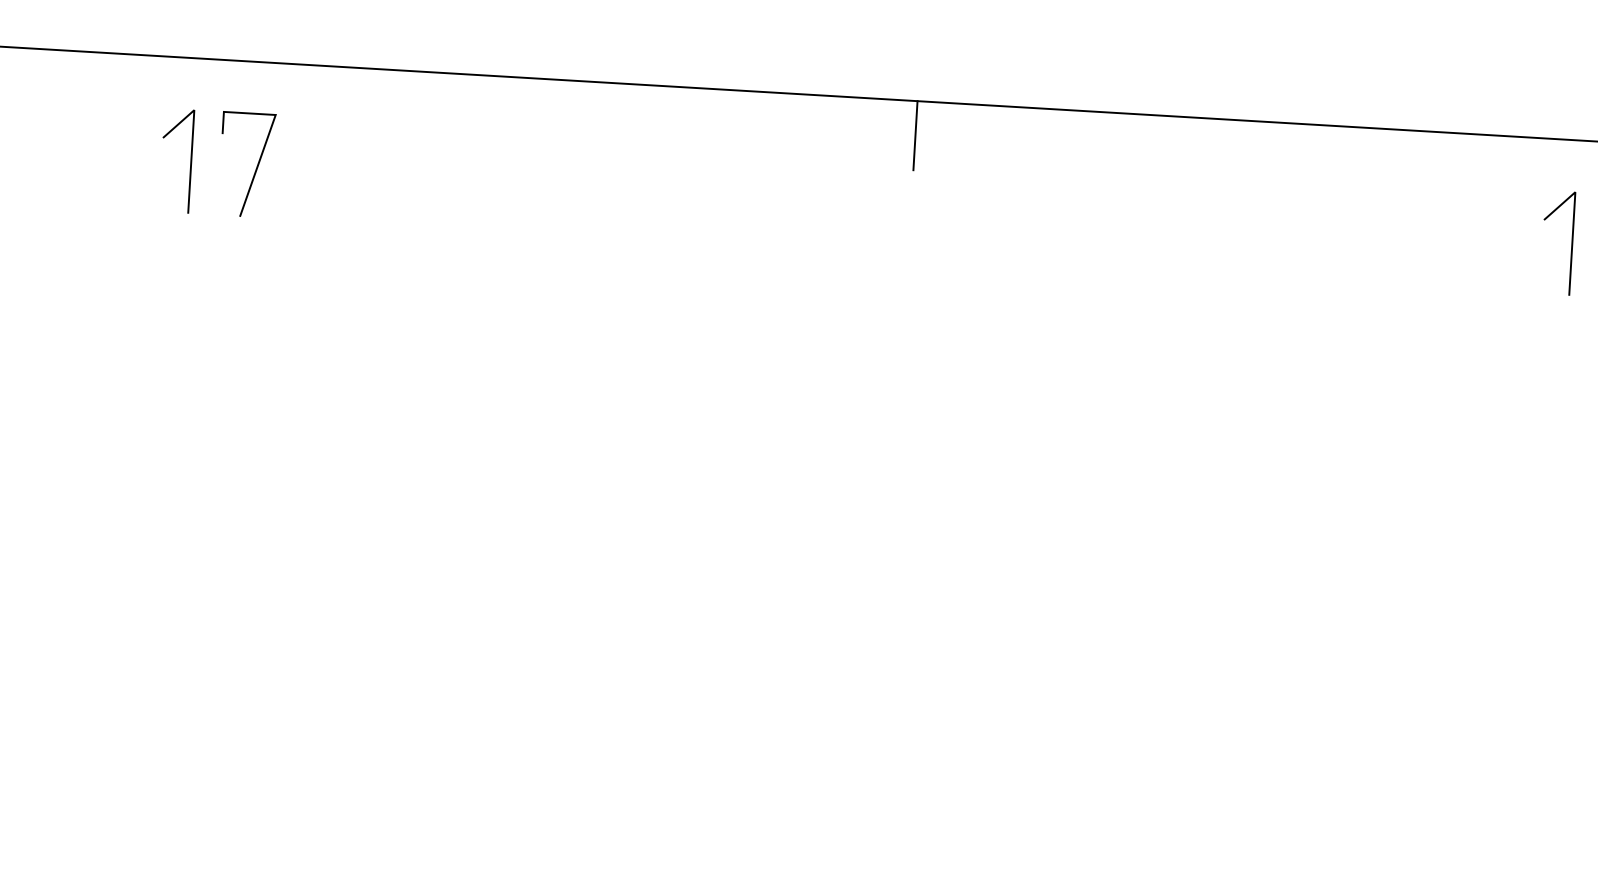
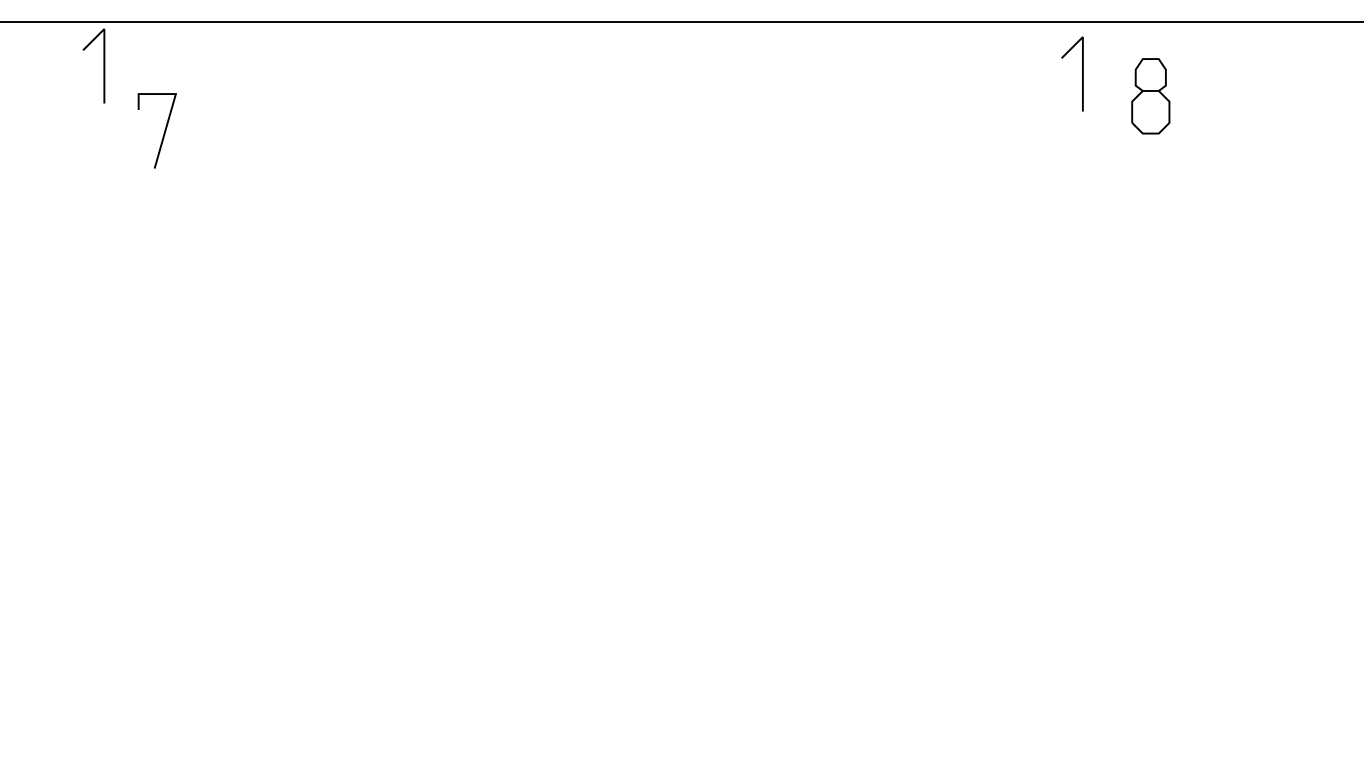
line: (915, 135) -> (635, 46), removed
line: (190, 160) -> (103, 65), moved
line: (255, 168) -> (163, 133), moved
line: (1571, 242) -> (1082, 73), moved

